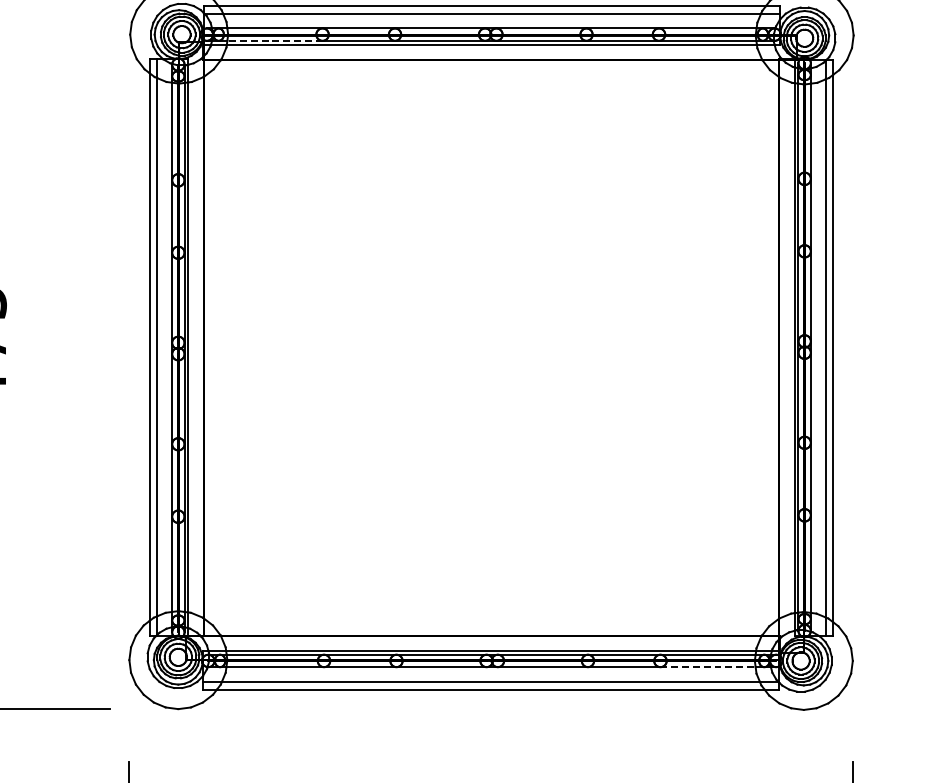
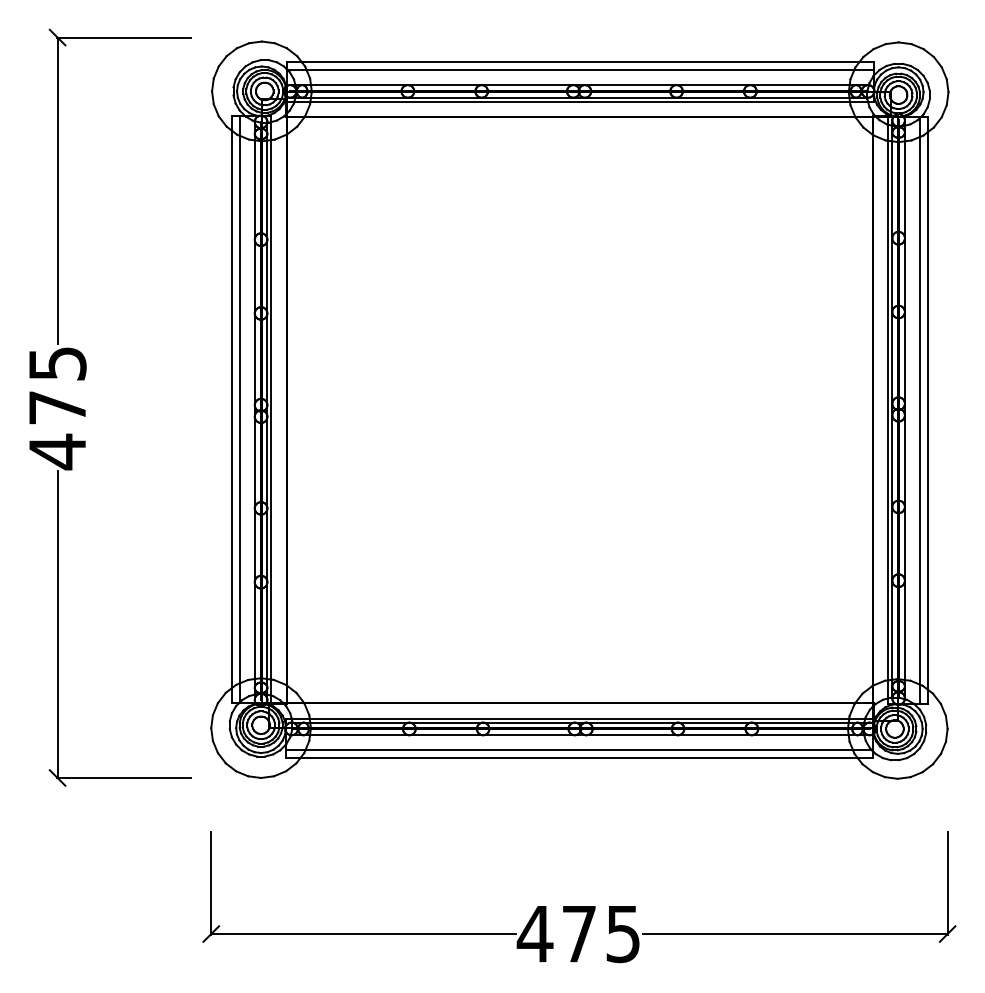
line: (274, 40) -> (358, 97), dashed -> solid
line: (708, 667) -> (800, 735), dashed -> solid

